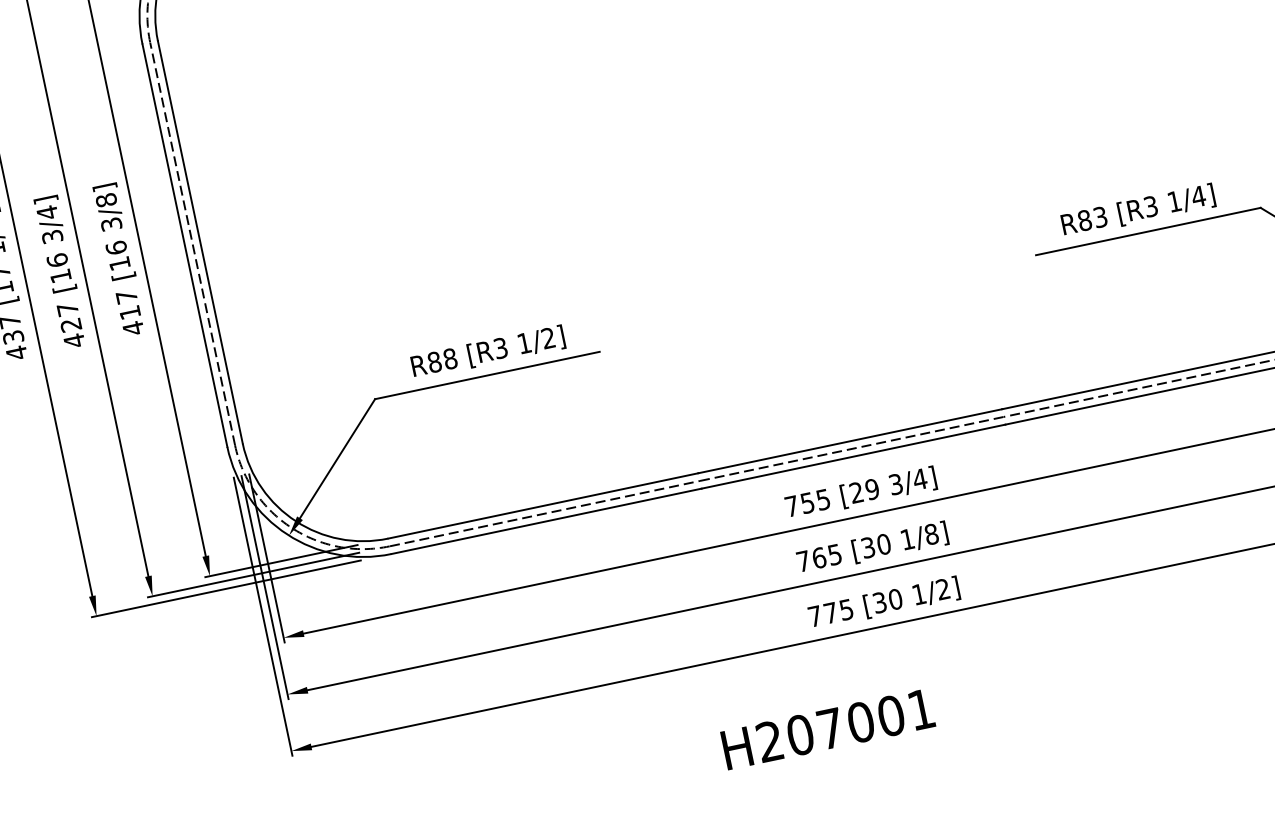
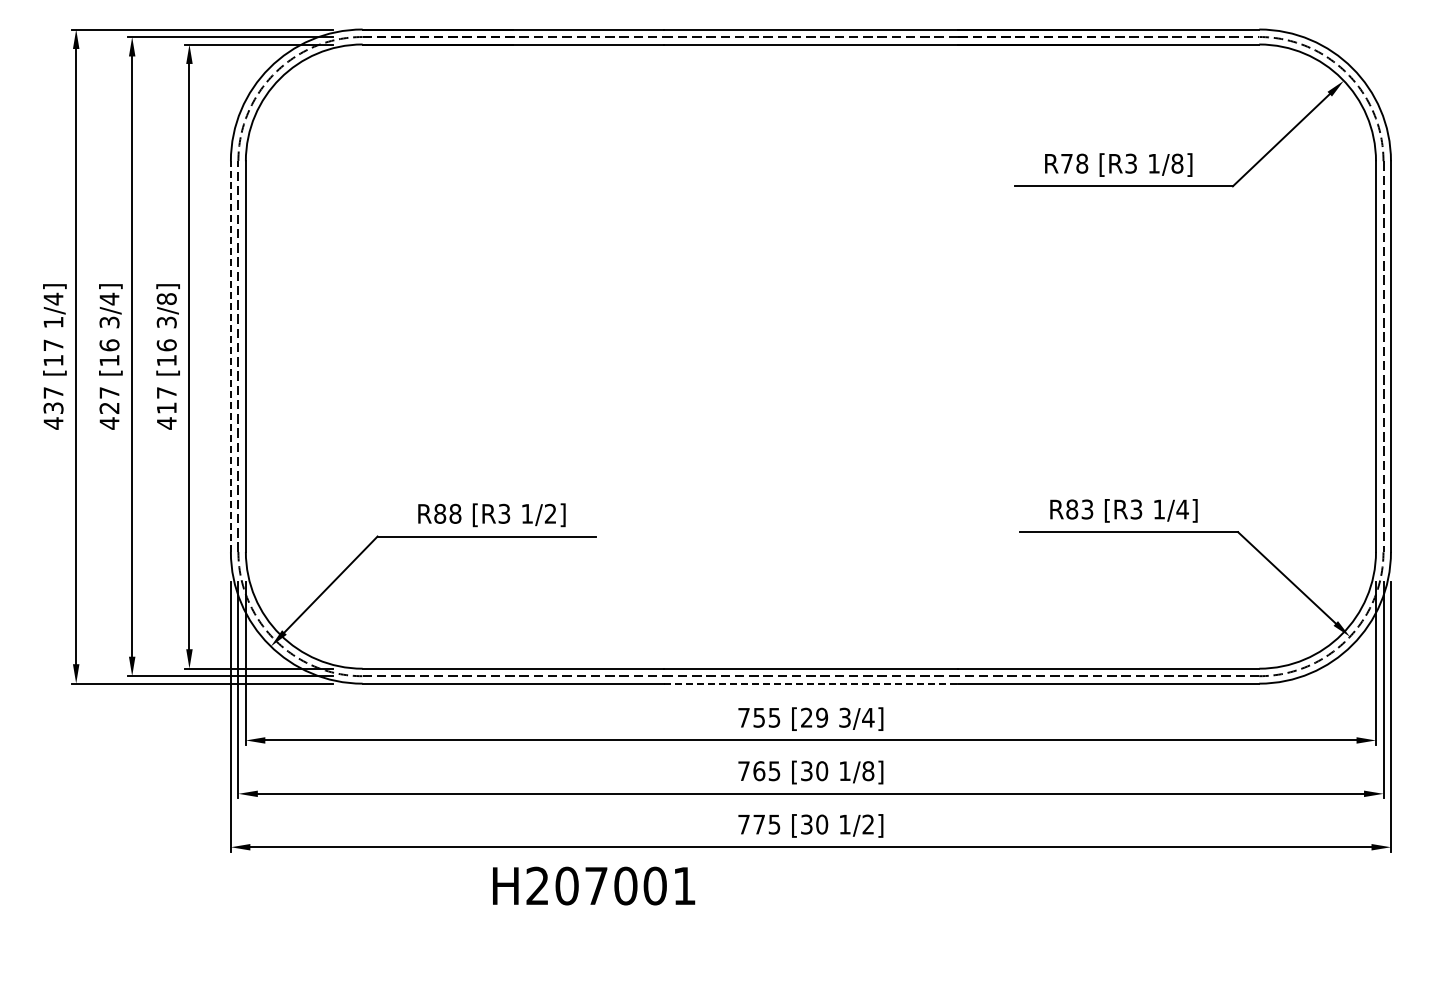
line: (184, 245) -> (230, 356), solid -> dashed
line: (854, 456) -> (811, 683), solid -> dashed
text: (828, 728) -> (594, 885), moved

